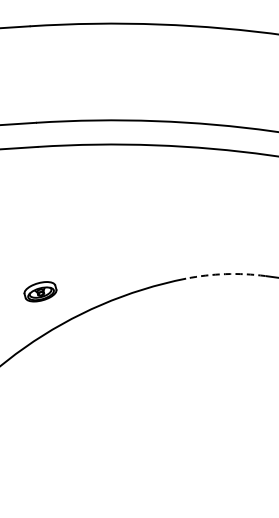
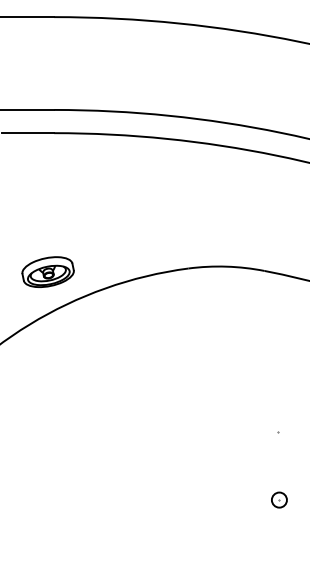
arc: (225, 273) -> (226, 266), dashed -> solid
part: (39, 291) -> (47, 271), size x1.67

